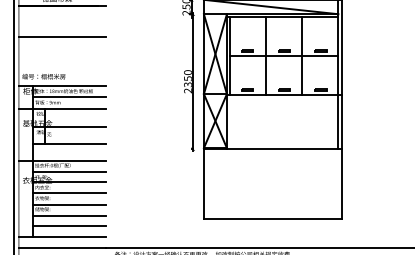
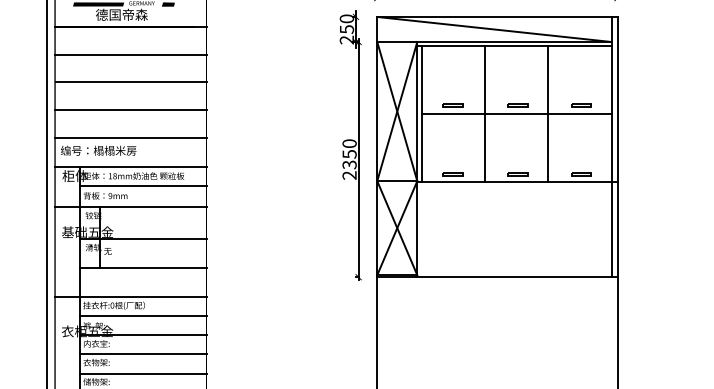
line: (61, 21) -> (129, 54), added
line: (61, 53) -> (129, 110), added
line: (61, 69) -> (129, 138), added

